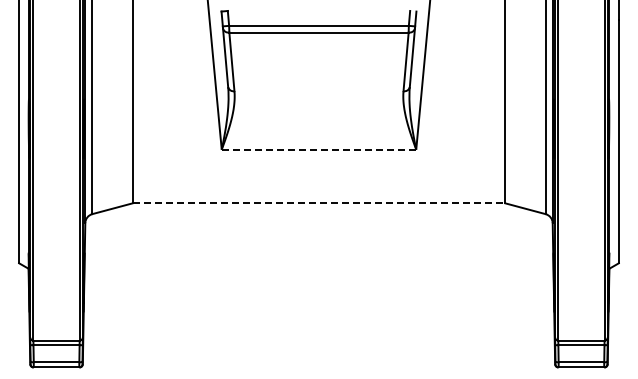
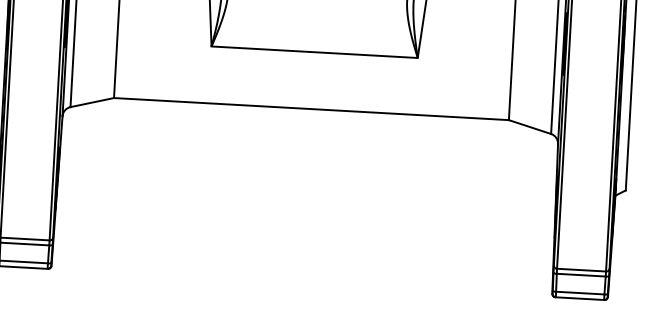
line: (318, 149) -> (314, 52), dashed -> solid
line: (319, 203) -> (311, 109), dashed -> solid

